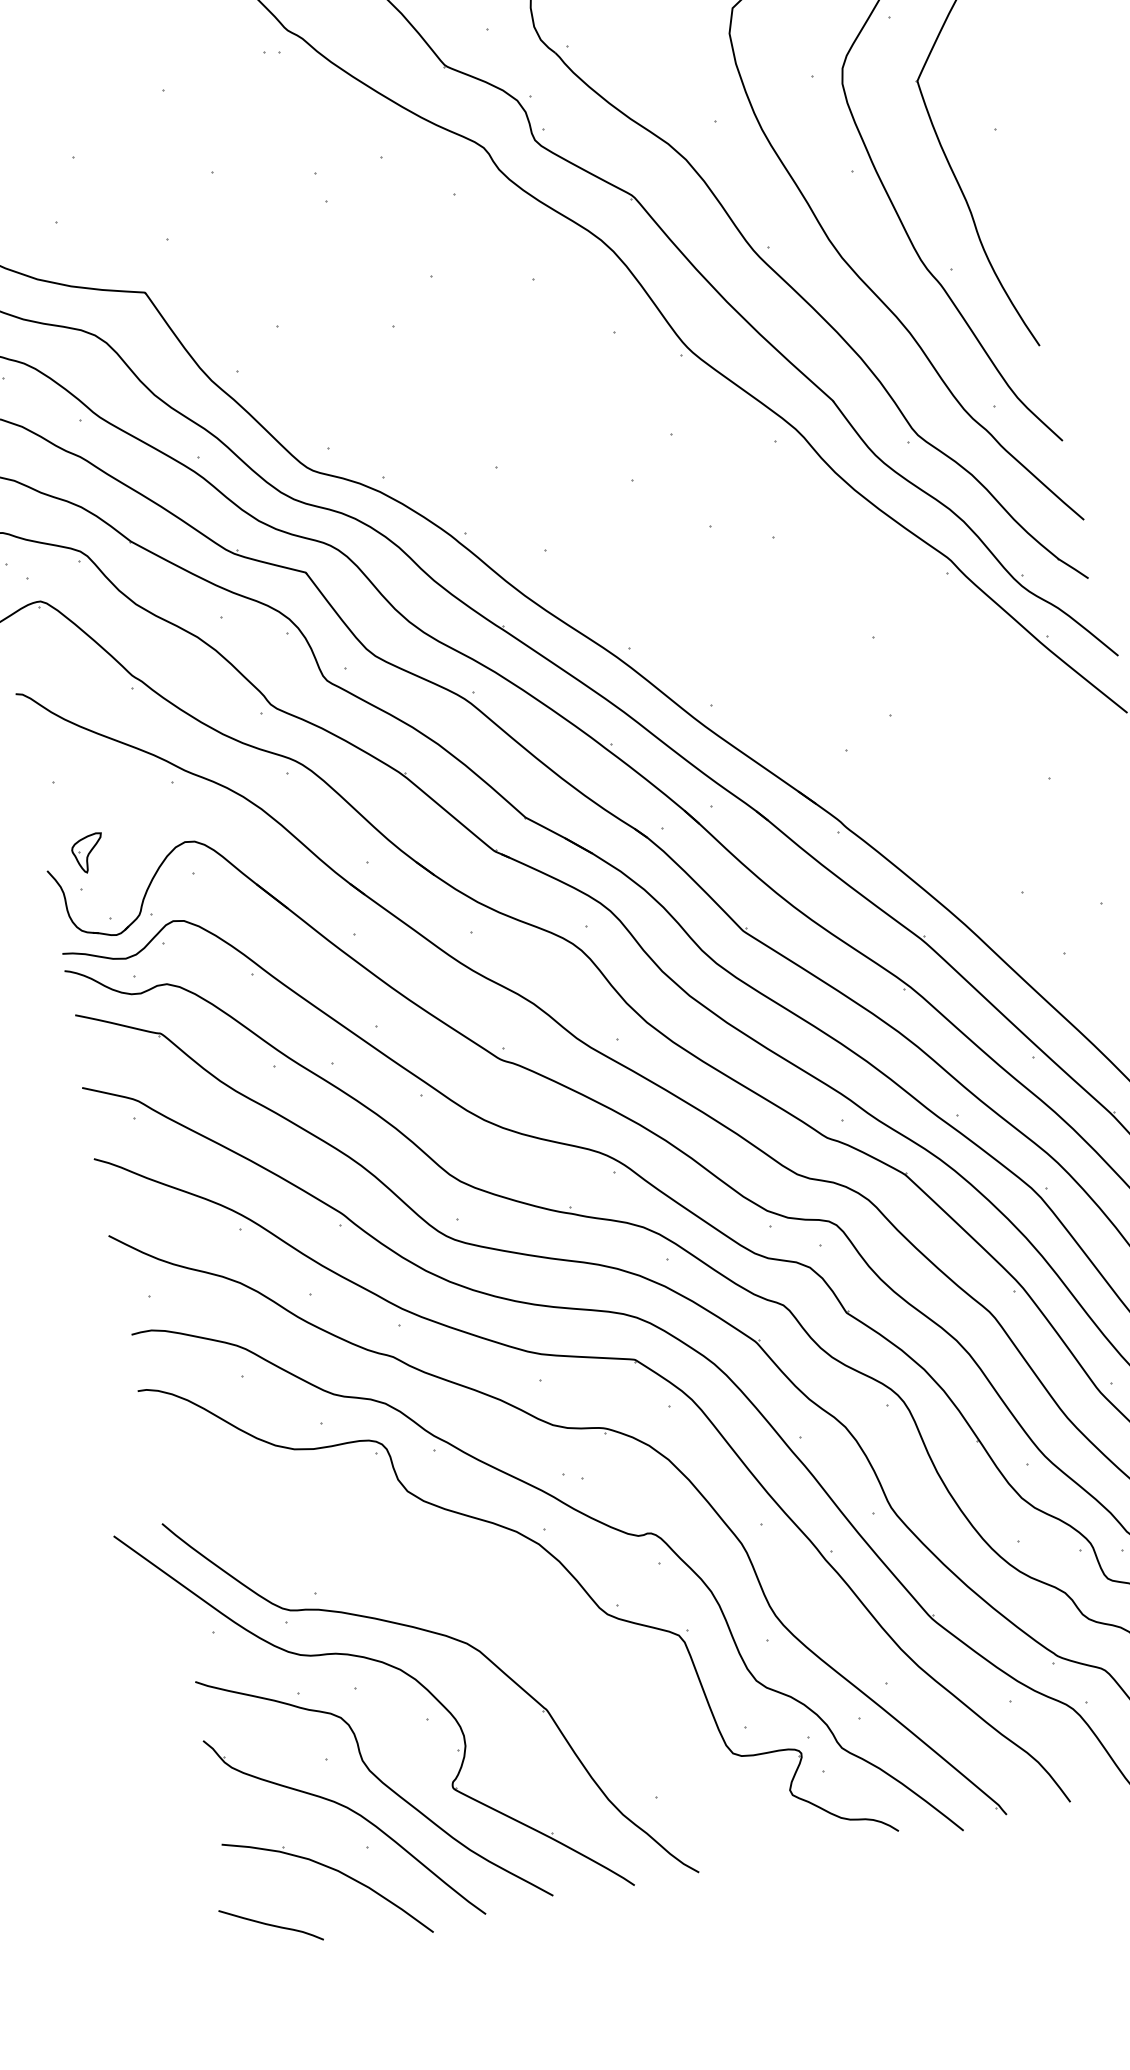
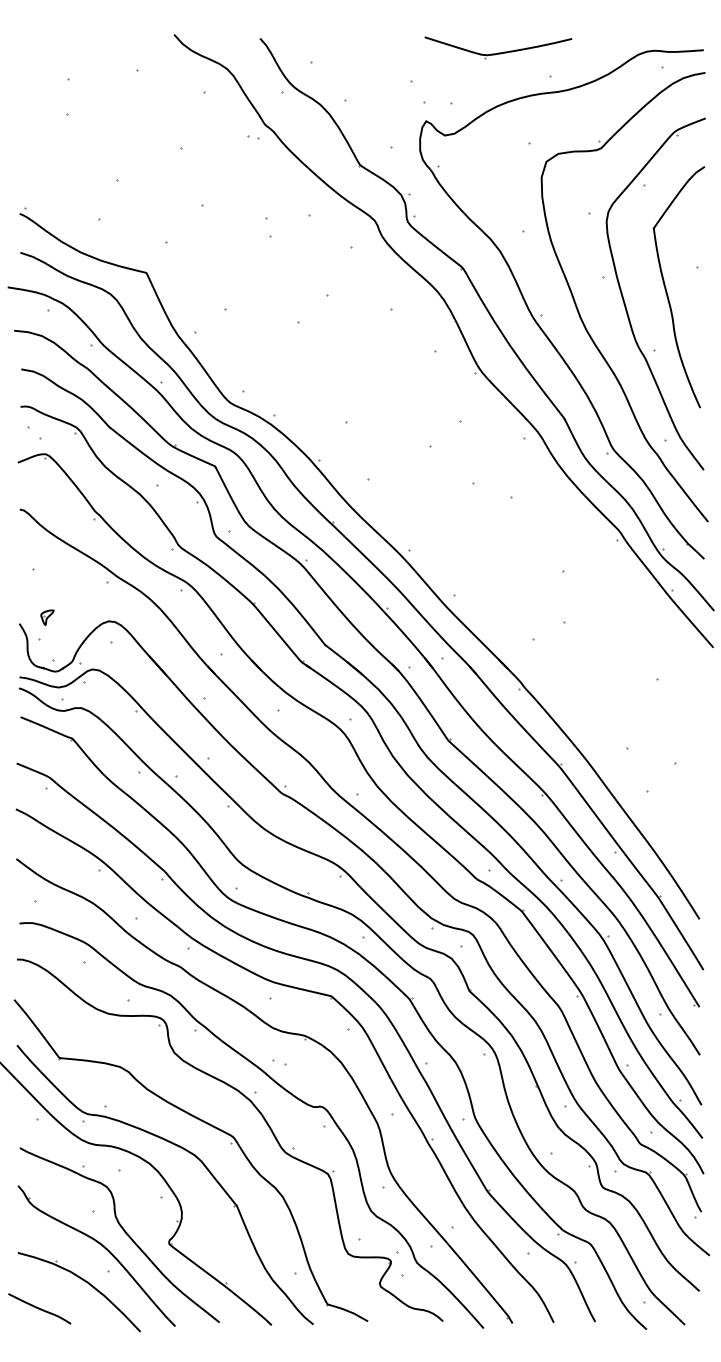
part: (88, 853) -> (47, 617), size x0.62
part: (478, 1592) -> (207, 1124), added

